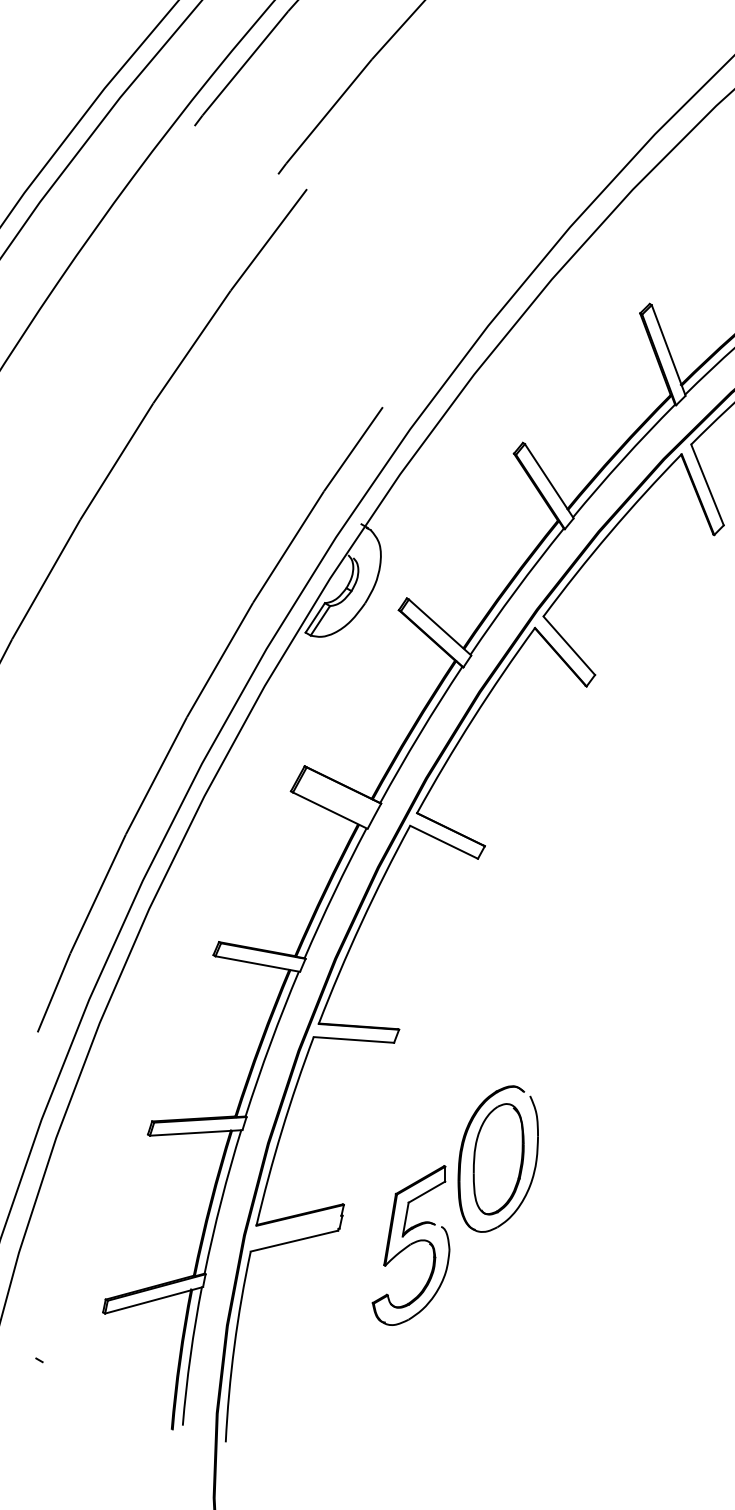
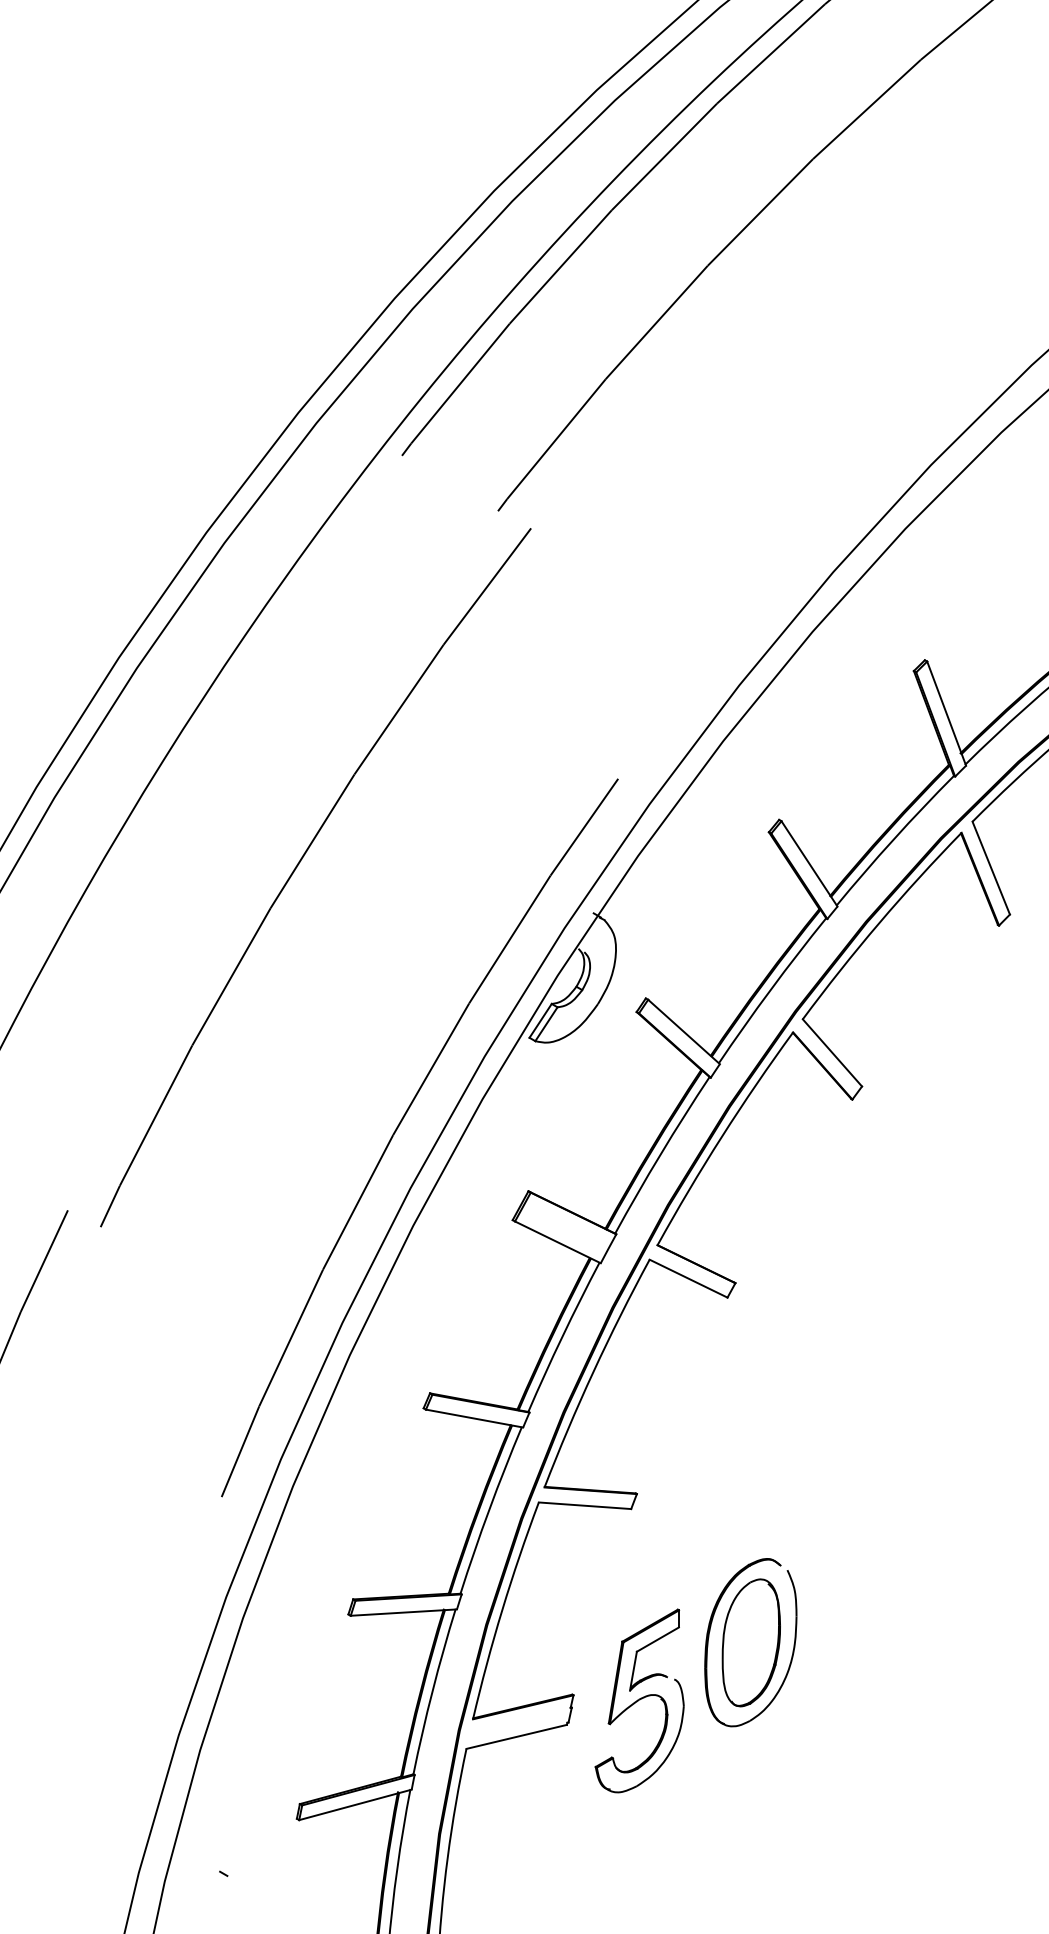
part: (410, 1245) -> (639, 1700), moved

